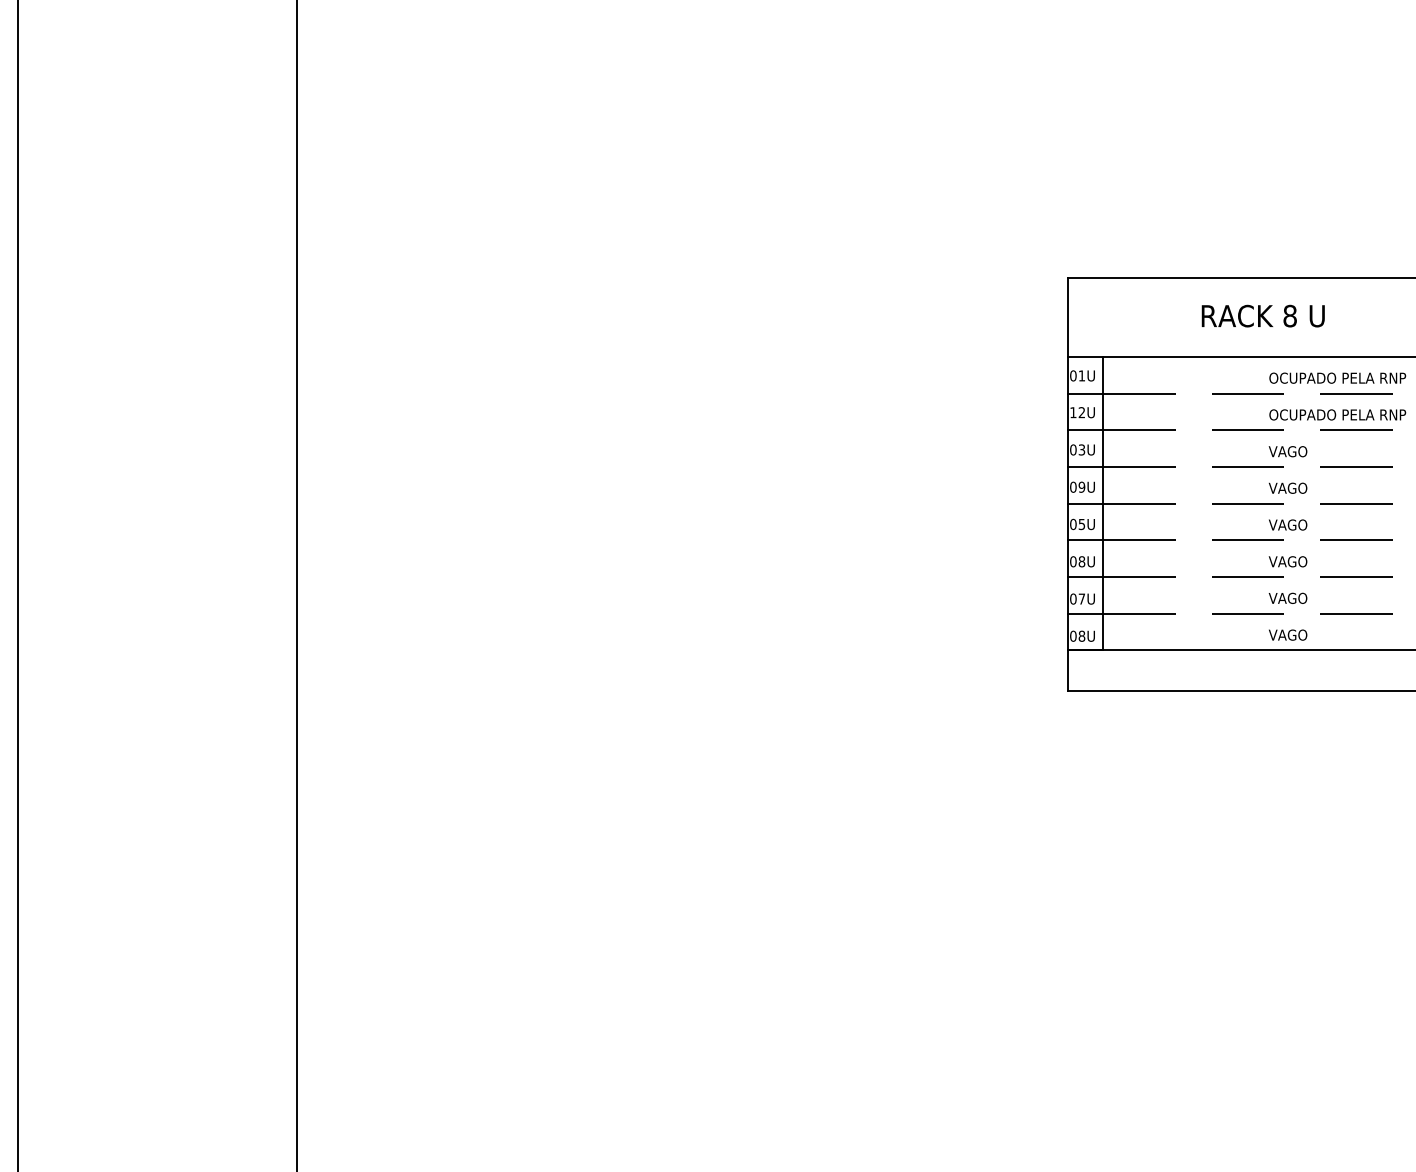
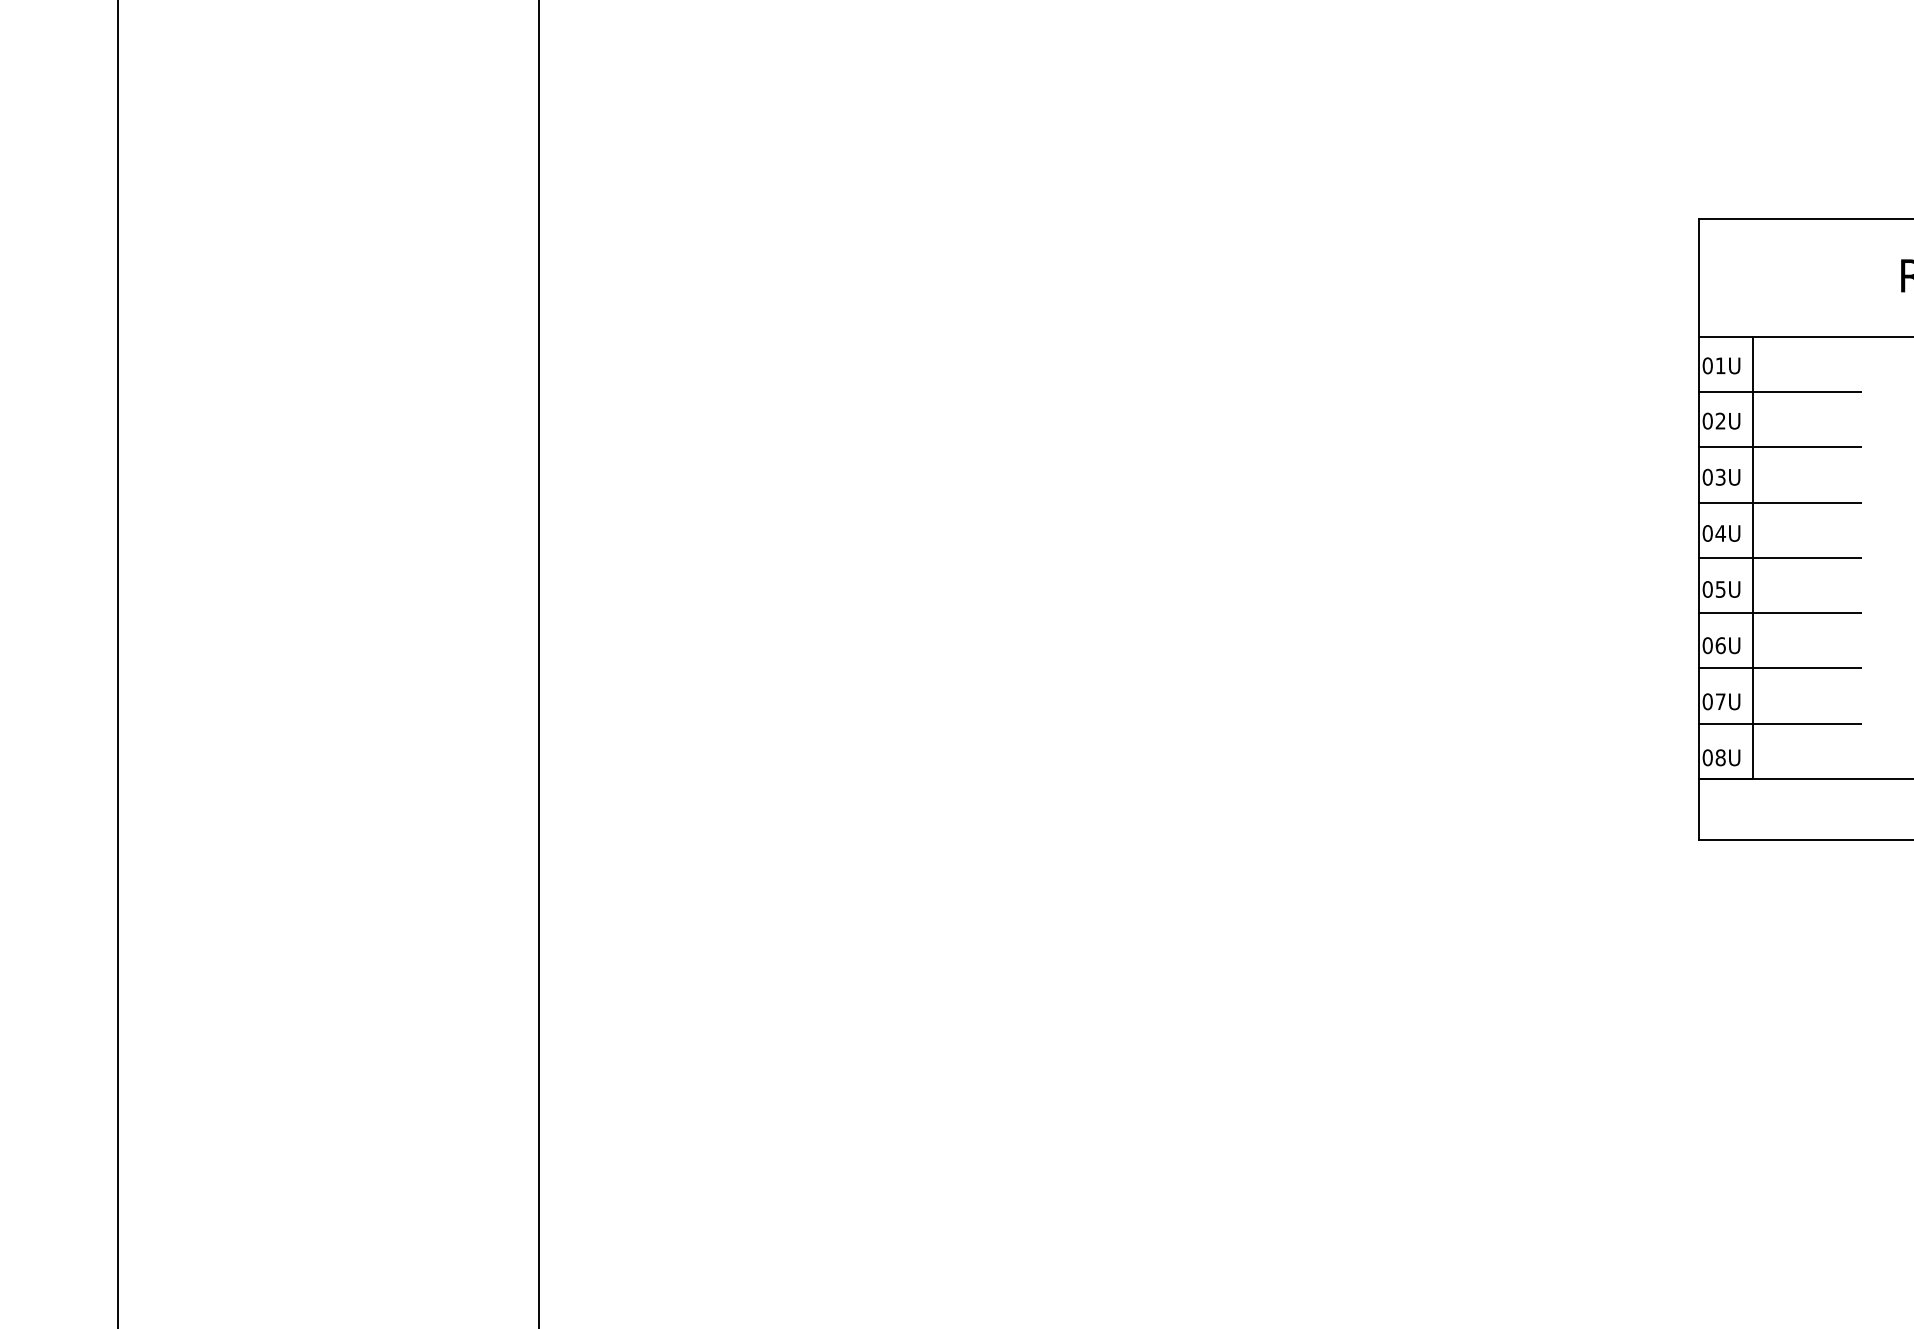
text: (1073, 412) -> (1707, 420), 12U -> 02U
text: (1081, 486) -> (1719, 532), 09U -> 04U
text: (1081, 561) -> (1719, 645), 08U -> 06U

